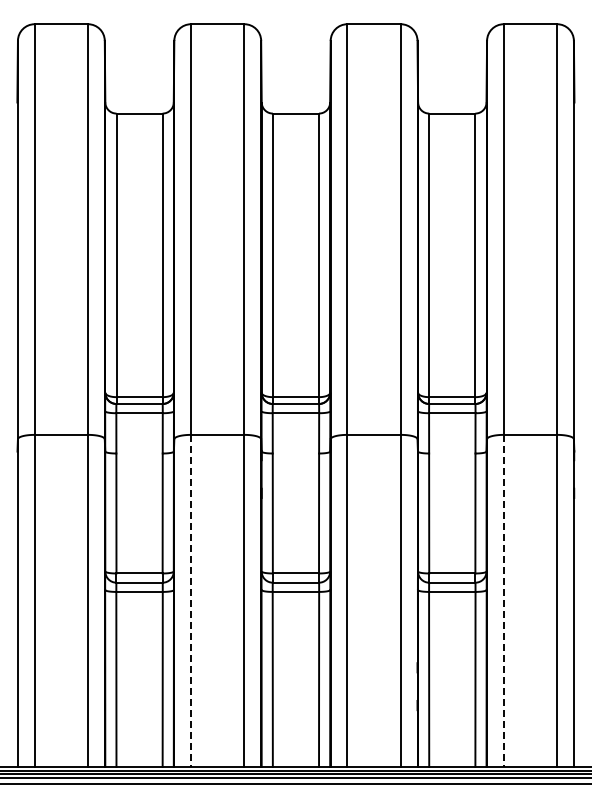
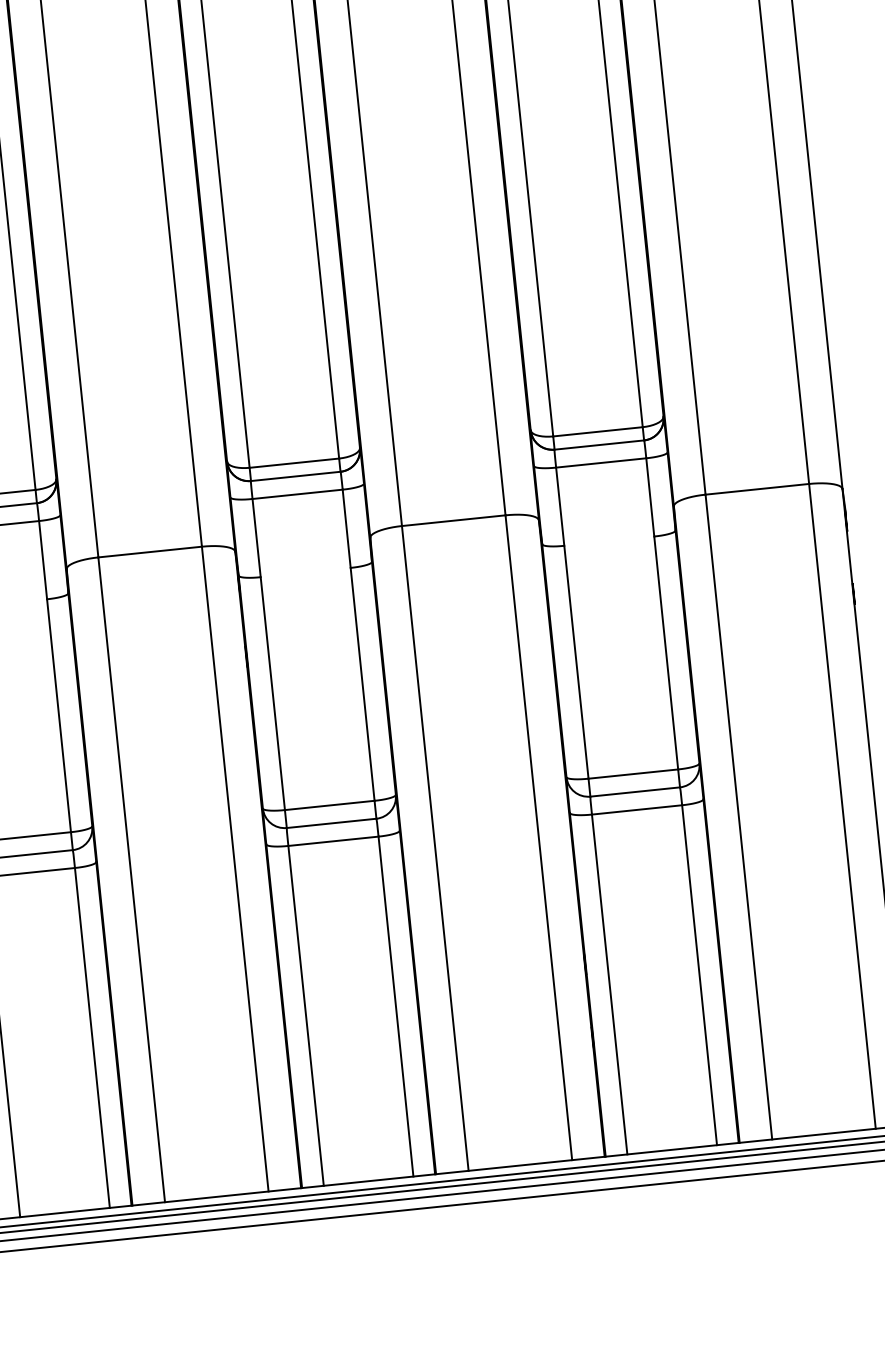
line: (191, 601) -> (132, 880), dashed -> solid
line: (503, 601) -> (738, 818), dashed -> solid

